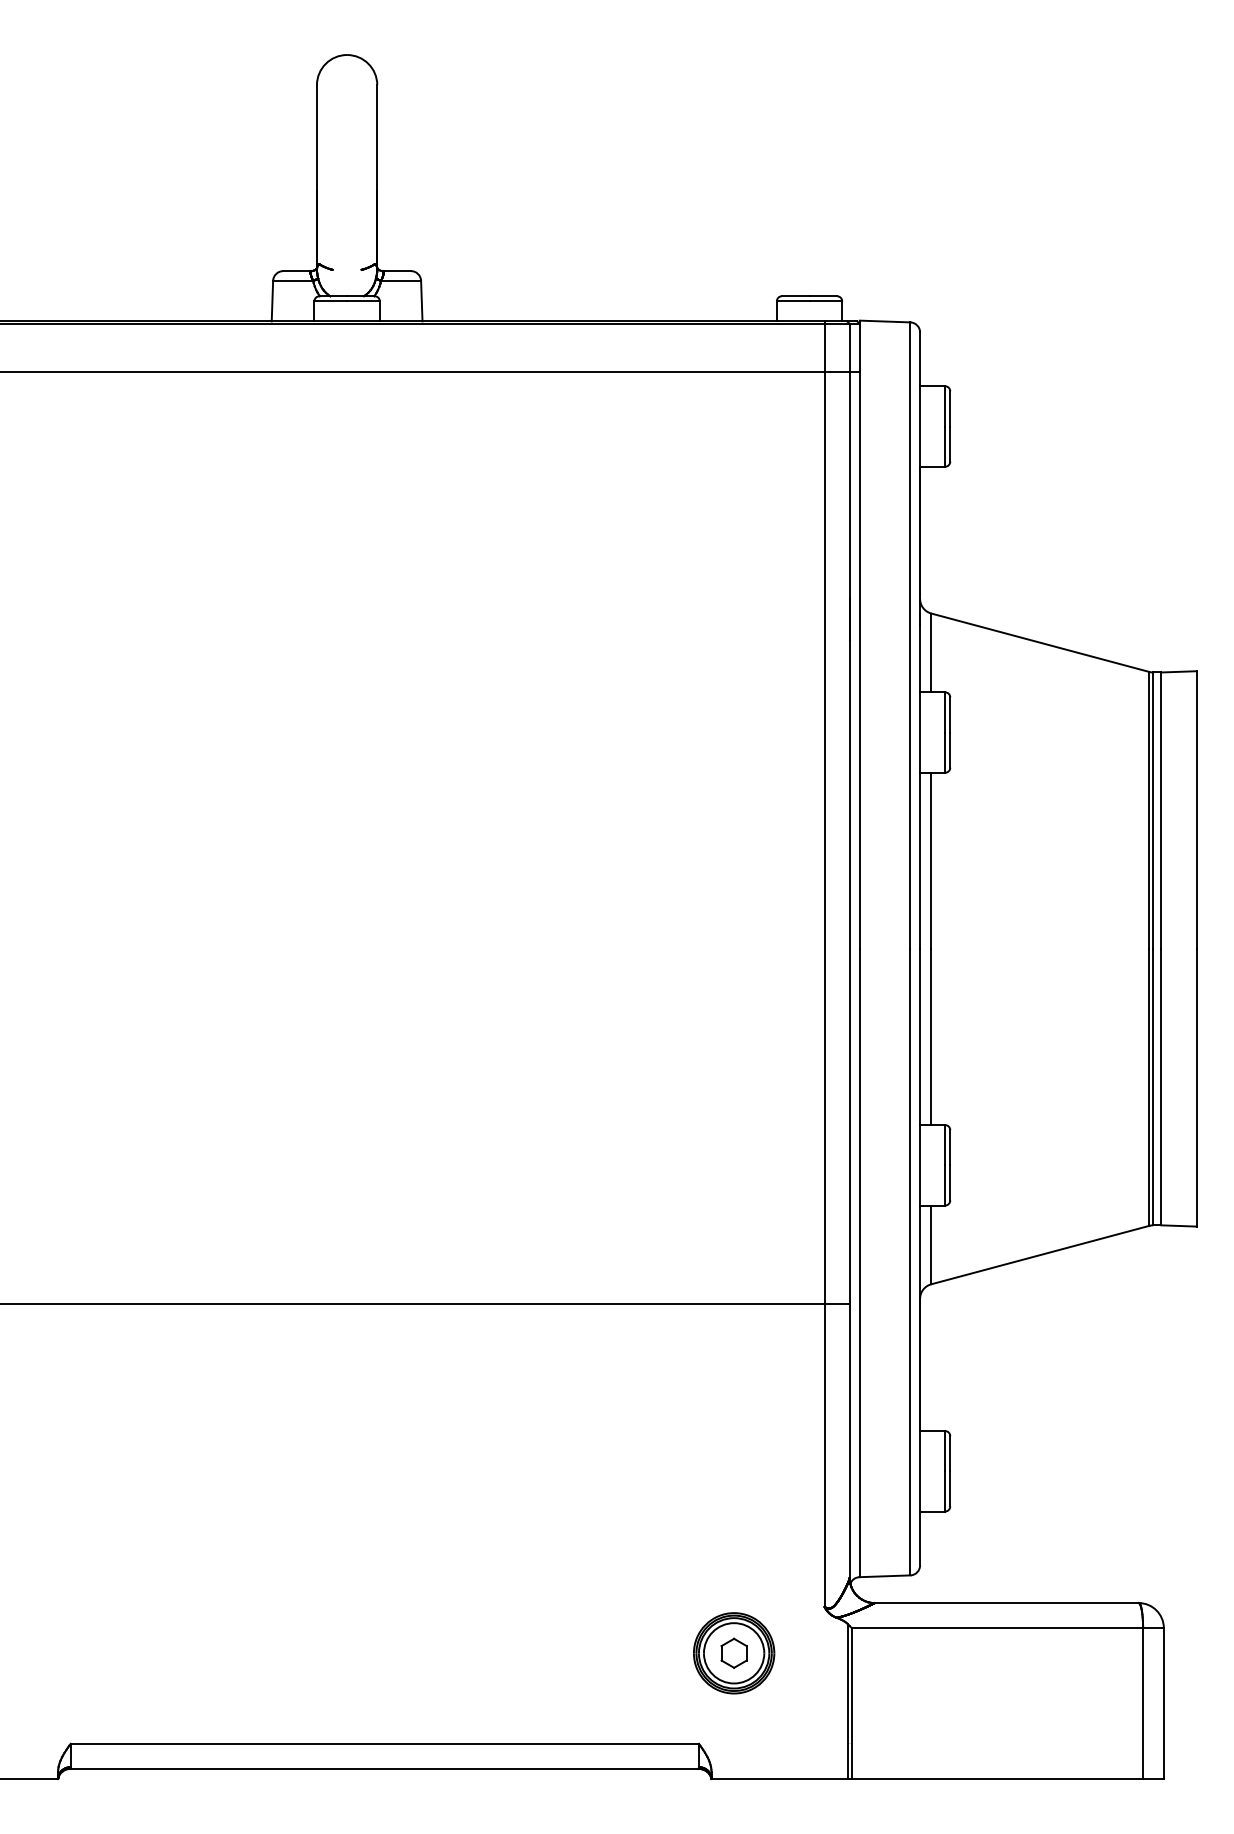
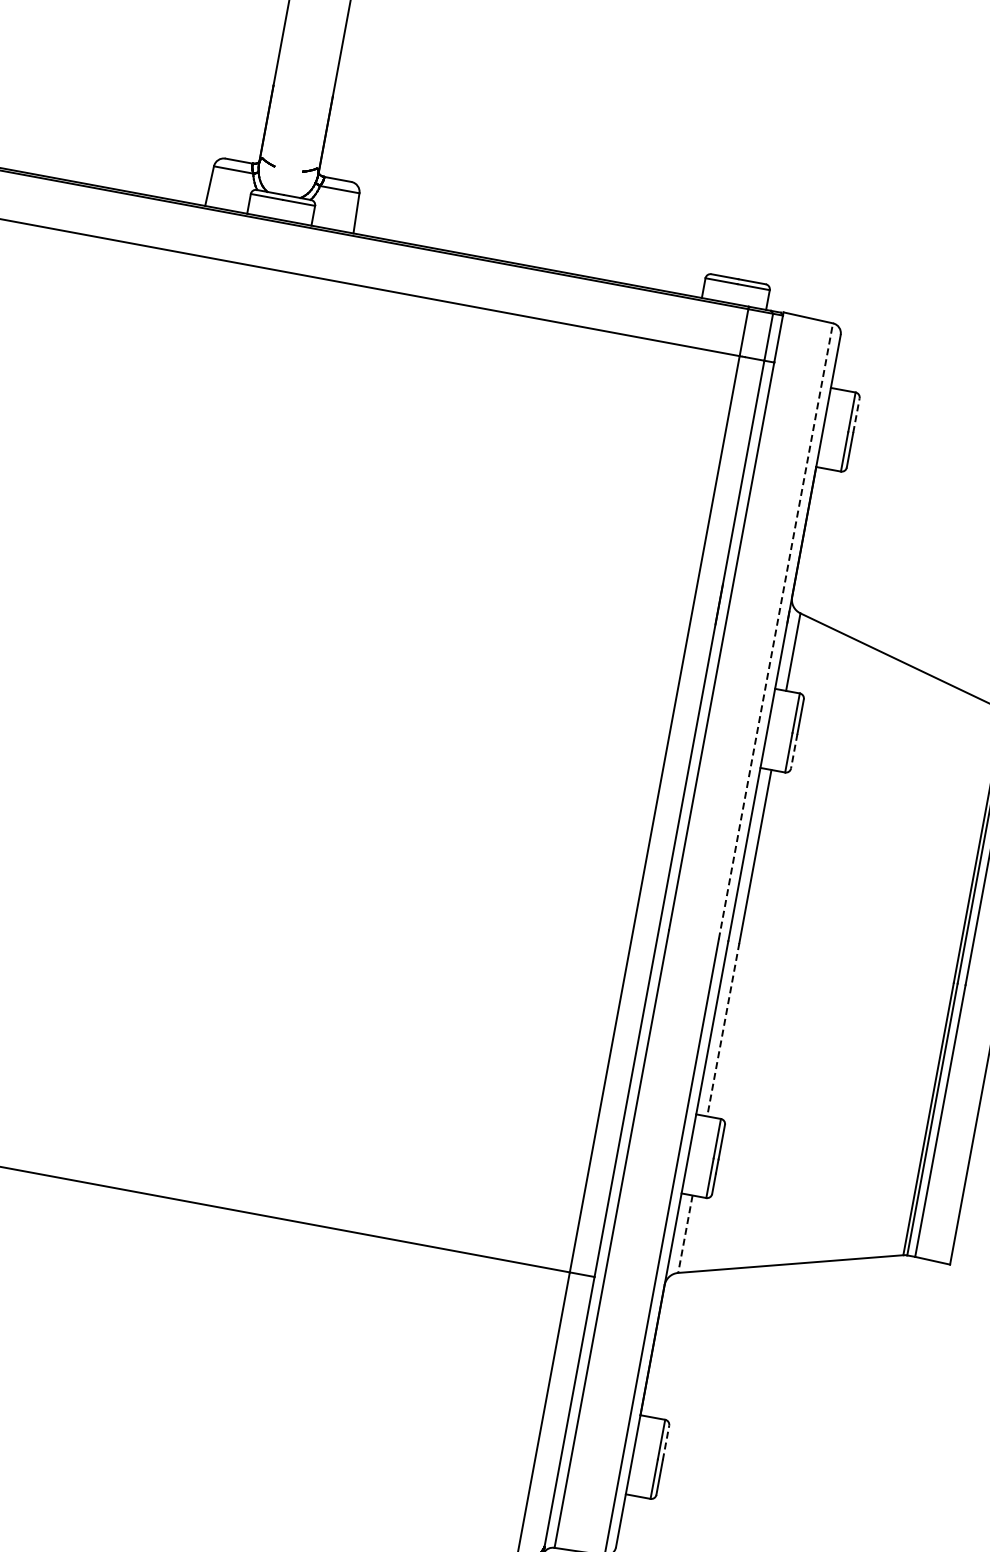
line: (950, 408) -> (856, 415), solid -> dashed
line: (910, 635) -> (776, 631), solid -> dashed
line: (950, 750) -> (794, 751), solid -> dashed
line: (931, 1037) -> (723, 1030), solid -> dashed
line: (931, 1245) -> (685, 1234), solid -> dashed
line: (950, 1453) -> (666, 1442), solid -> dashed

